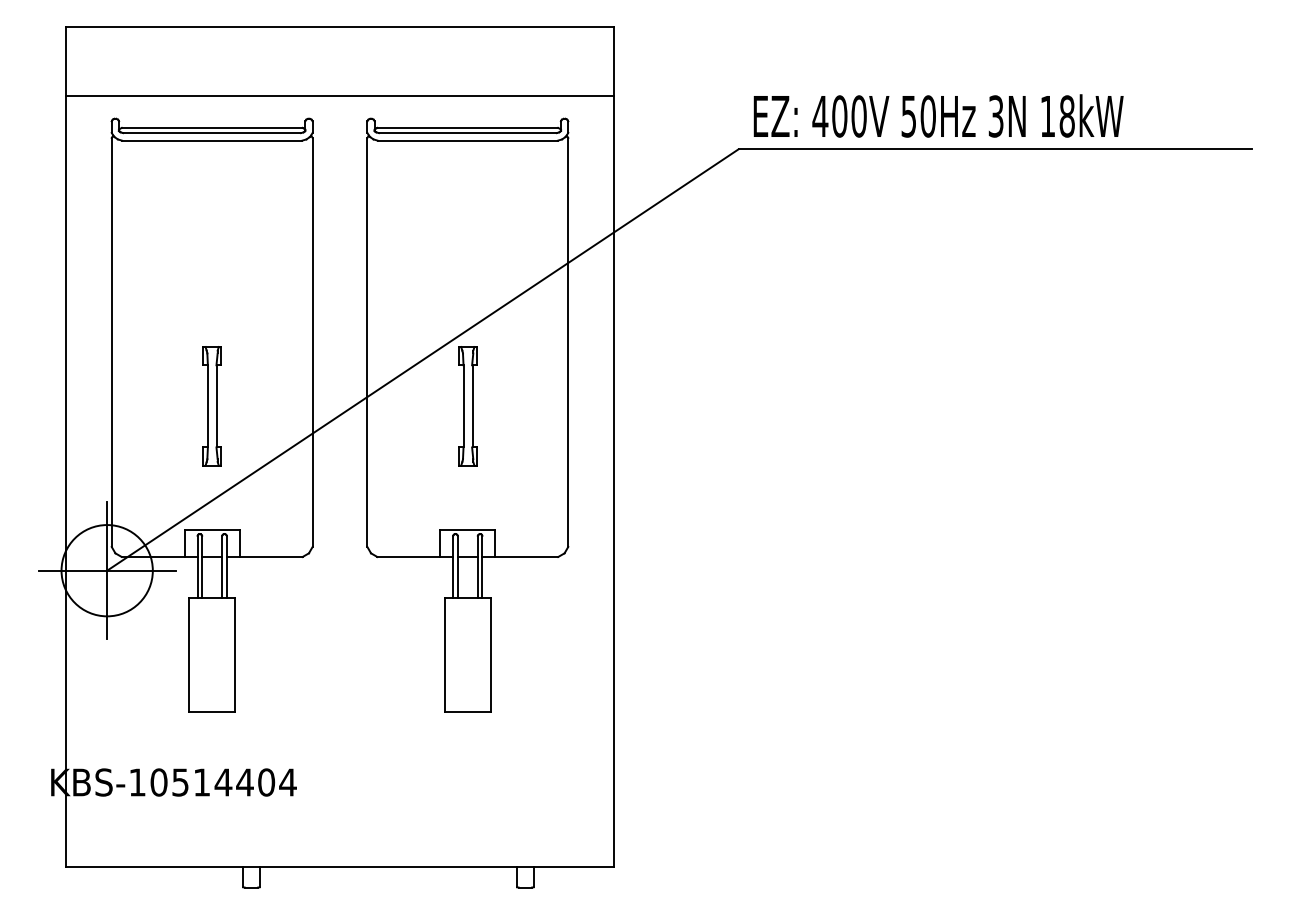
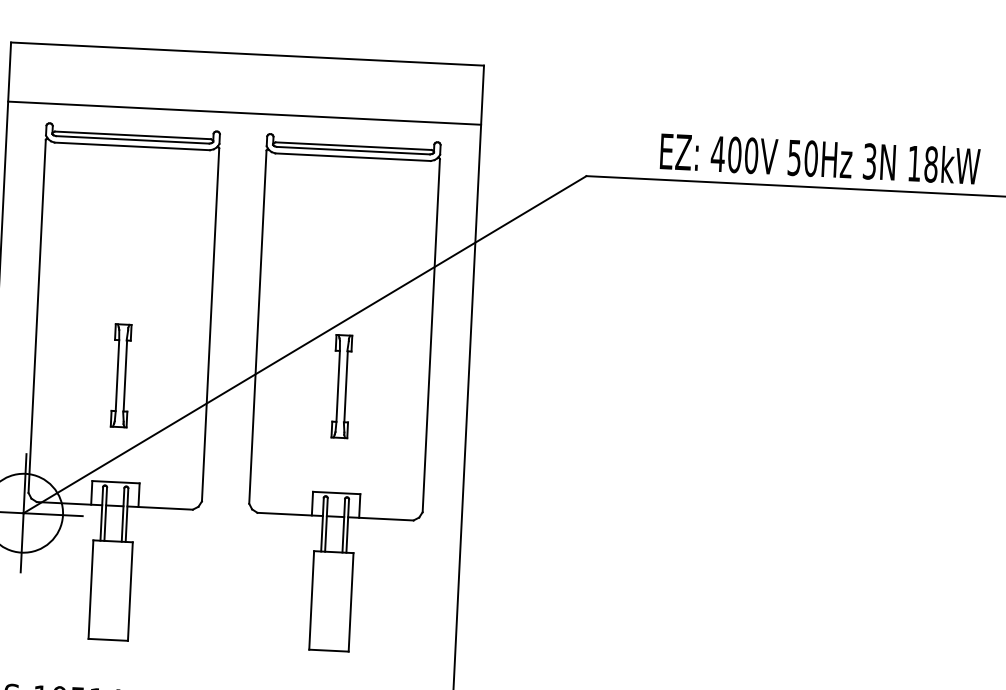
text: (938, 115) -> (820, 158), moved

